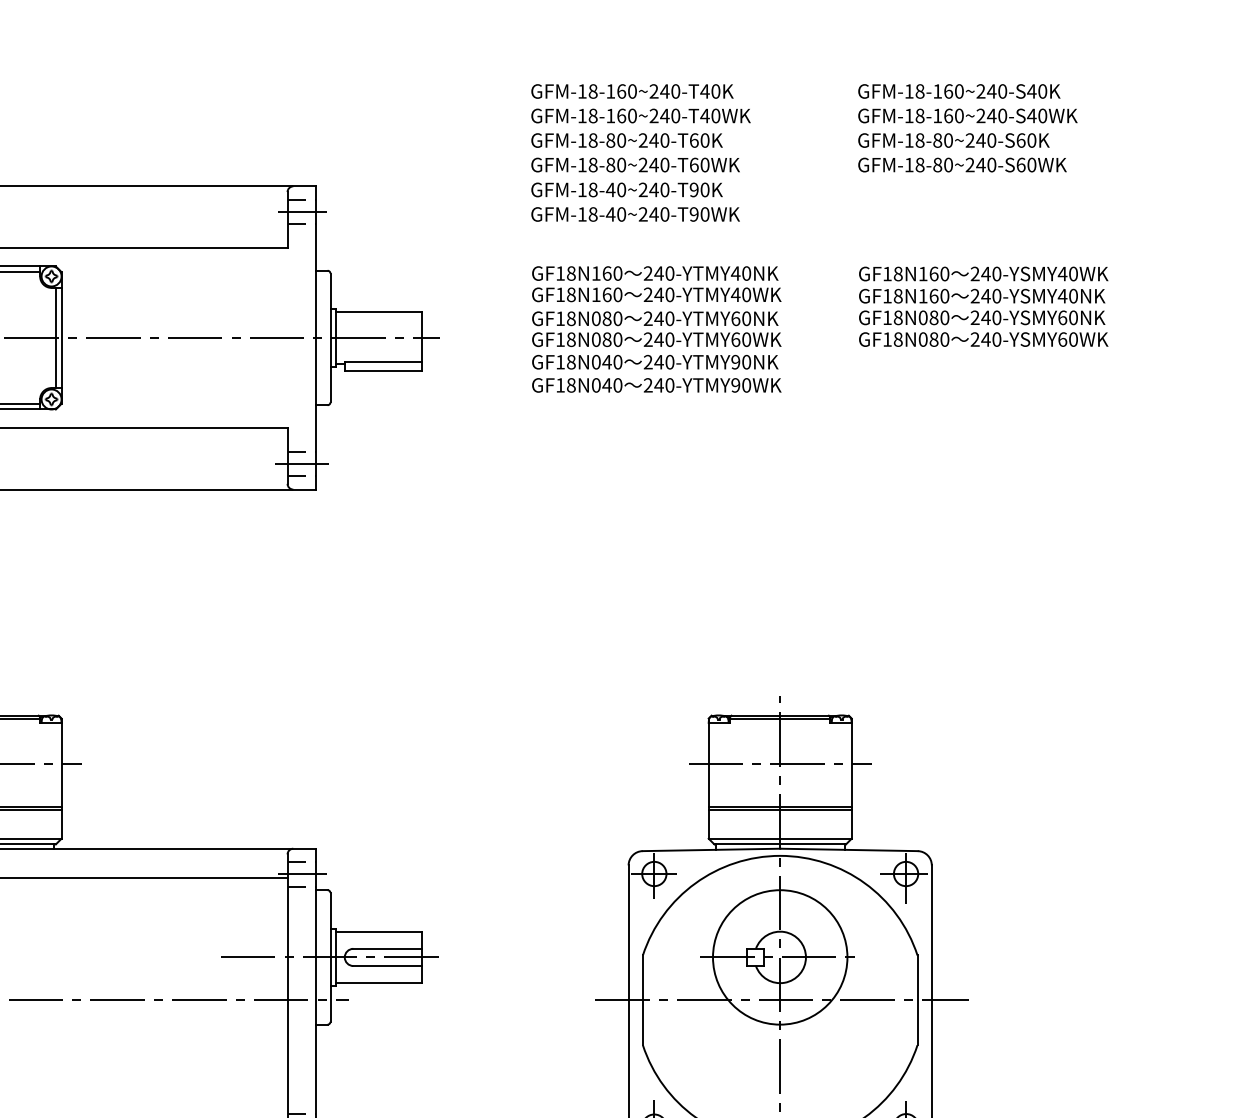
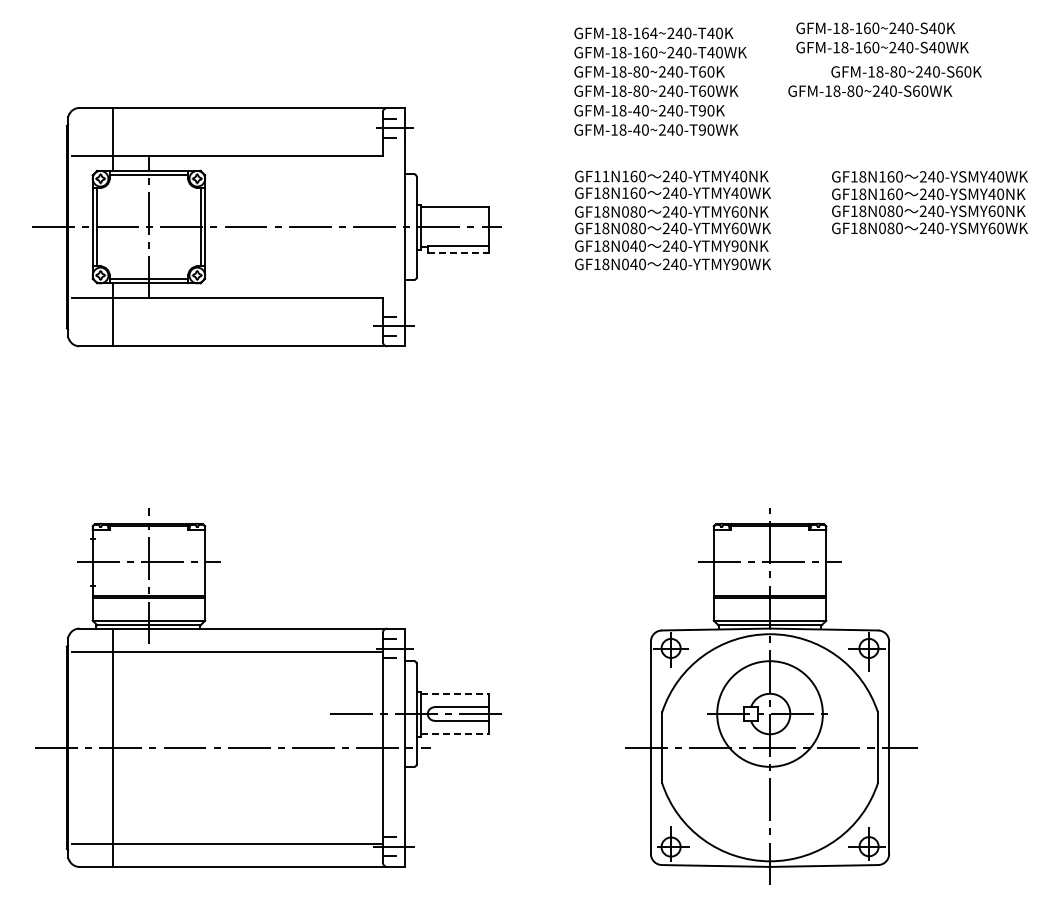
text: (631, 91) -> (653, 33), GFM-18-160~240-T40K -> GFM-18-164~240-T40K
text: (967, 103) -> (882, 37), moved
text: (962, 164) -> (870, 90), moved
text: (570, 273) -> (605, 176), GF18N160 -> GF11N160
line: (383, 370) -> (458, 252), solid -> dashed
line: (378, 931) -> (454, 693), solid -> dashed
line: (378, 983) -> (454, 734), solid -> dashed

